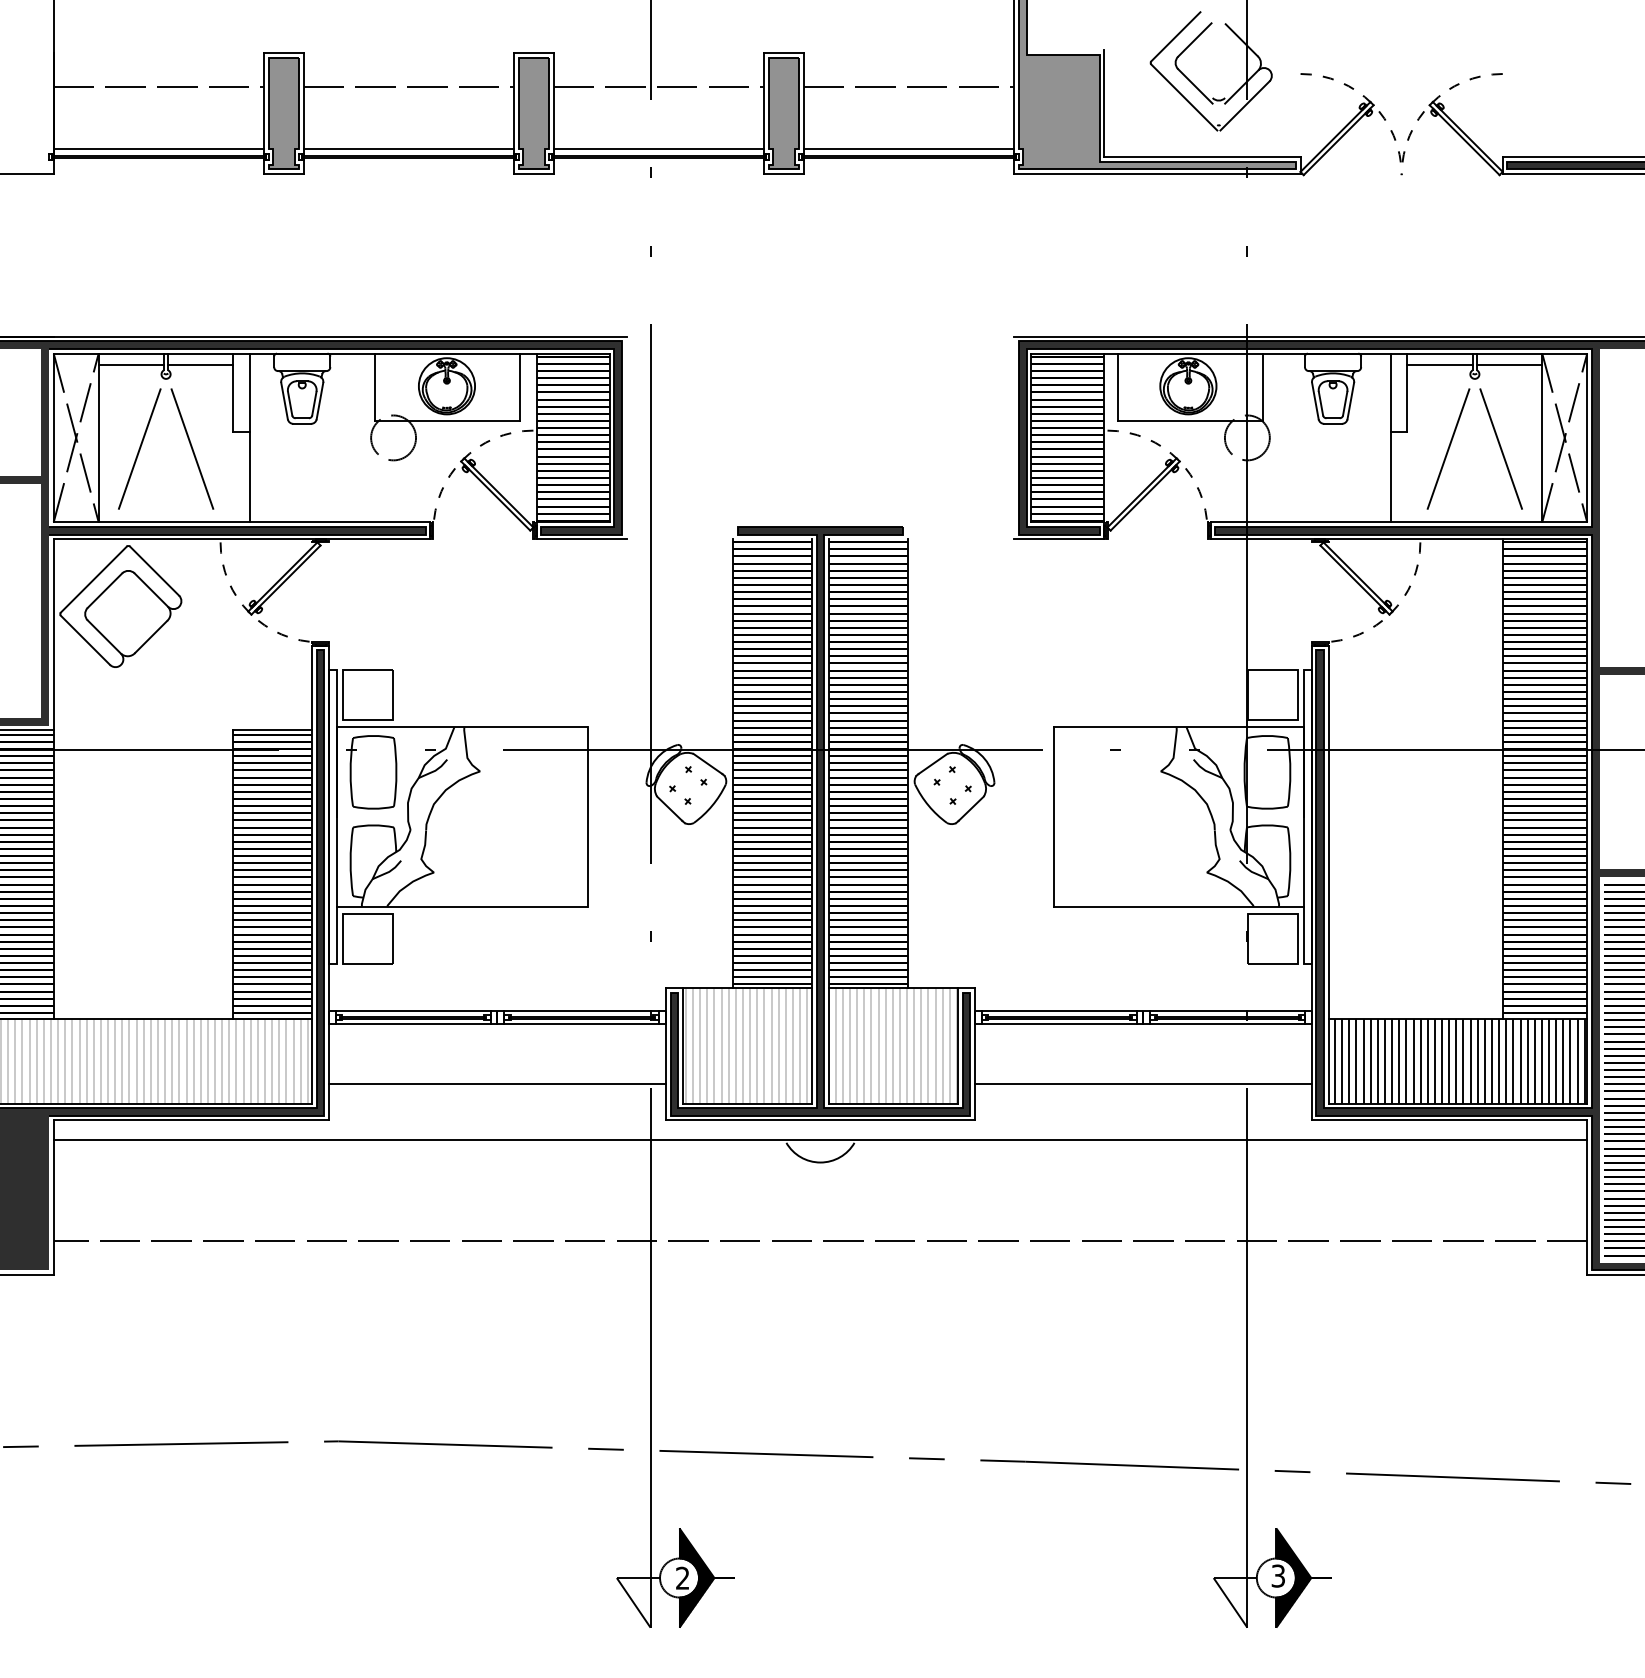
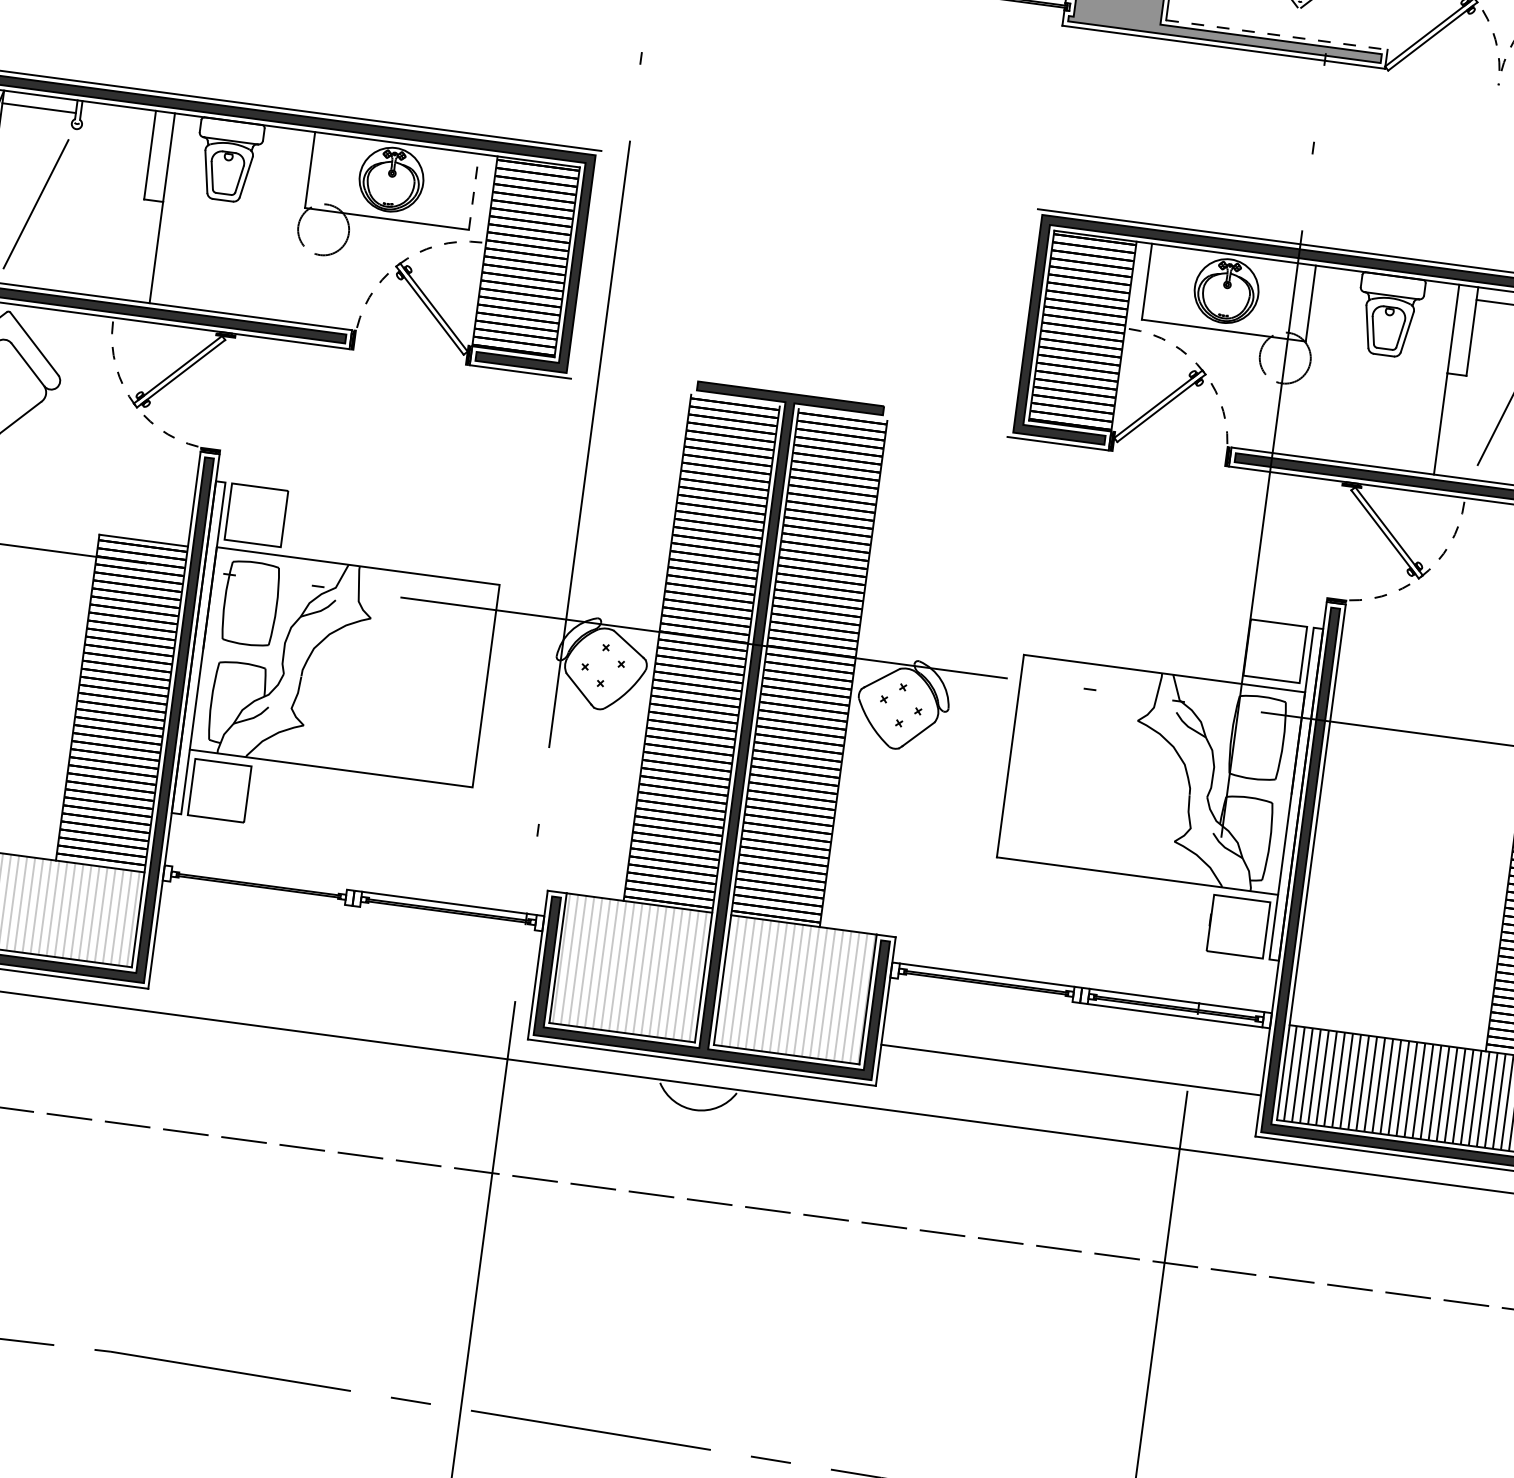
line: (1202, 157) -> (1276, 35), solid -> dashed
line: (200, 364) -> (117, 118), removed
line: (520, 387) -> (474, 192), solid -> dashed
line: (192, 448) -> (95, 211), removed
line: (412, 1010) -> (258, 877), removed
line: (412, 1024) -> (256, 893), removed
line: (581, 1024) -> (447, 918), removed
line: (1058, 1024) -> (984, 990), removed
line: (497, 1083) -> (343, 972), removed

